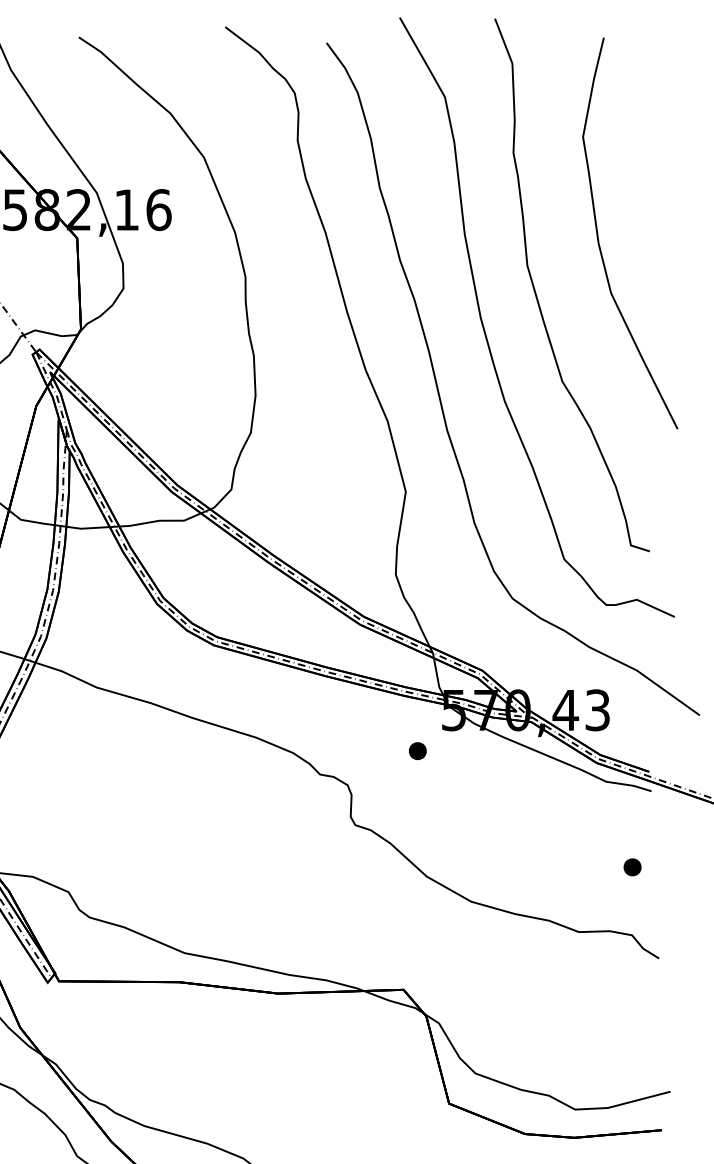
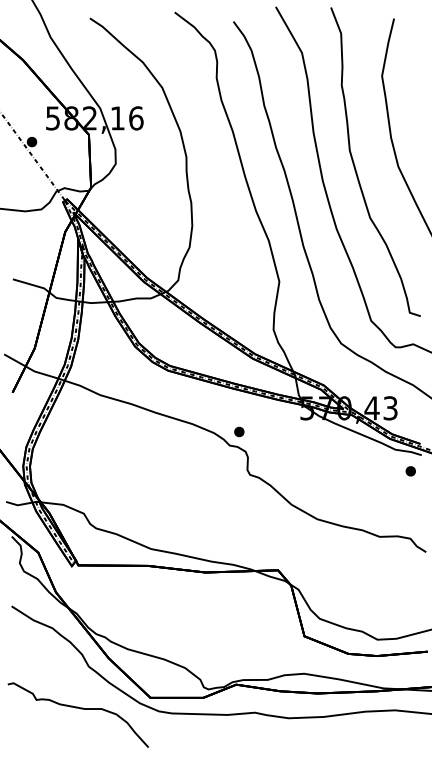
part: (418, 750) -> (239, 431), moved
part: (632, 867) -> (410, 471), moved

